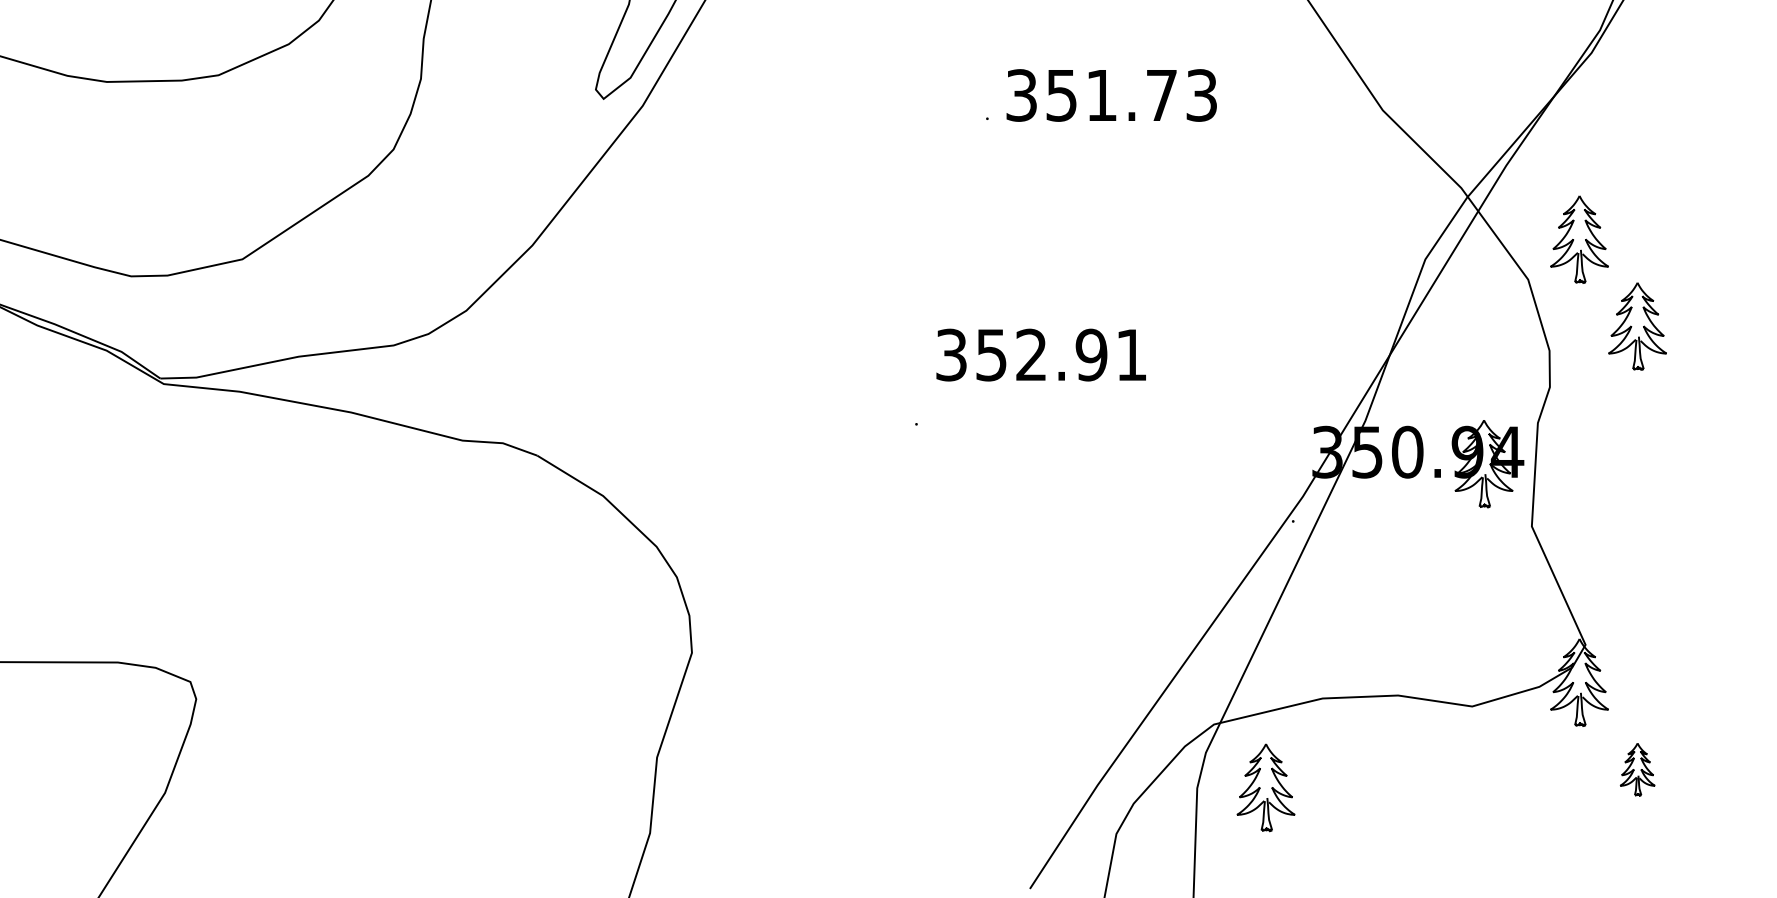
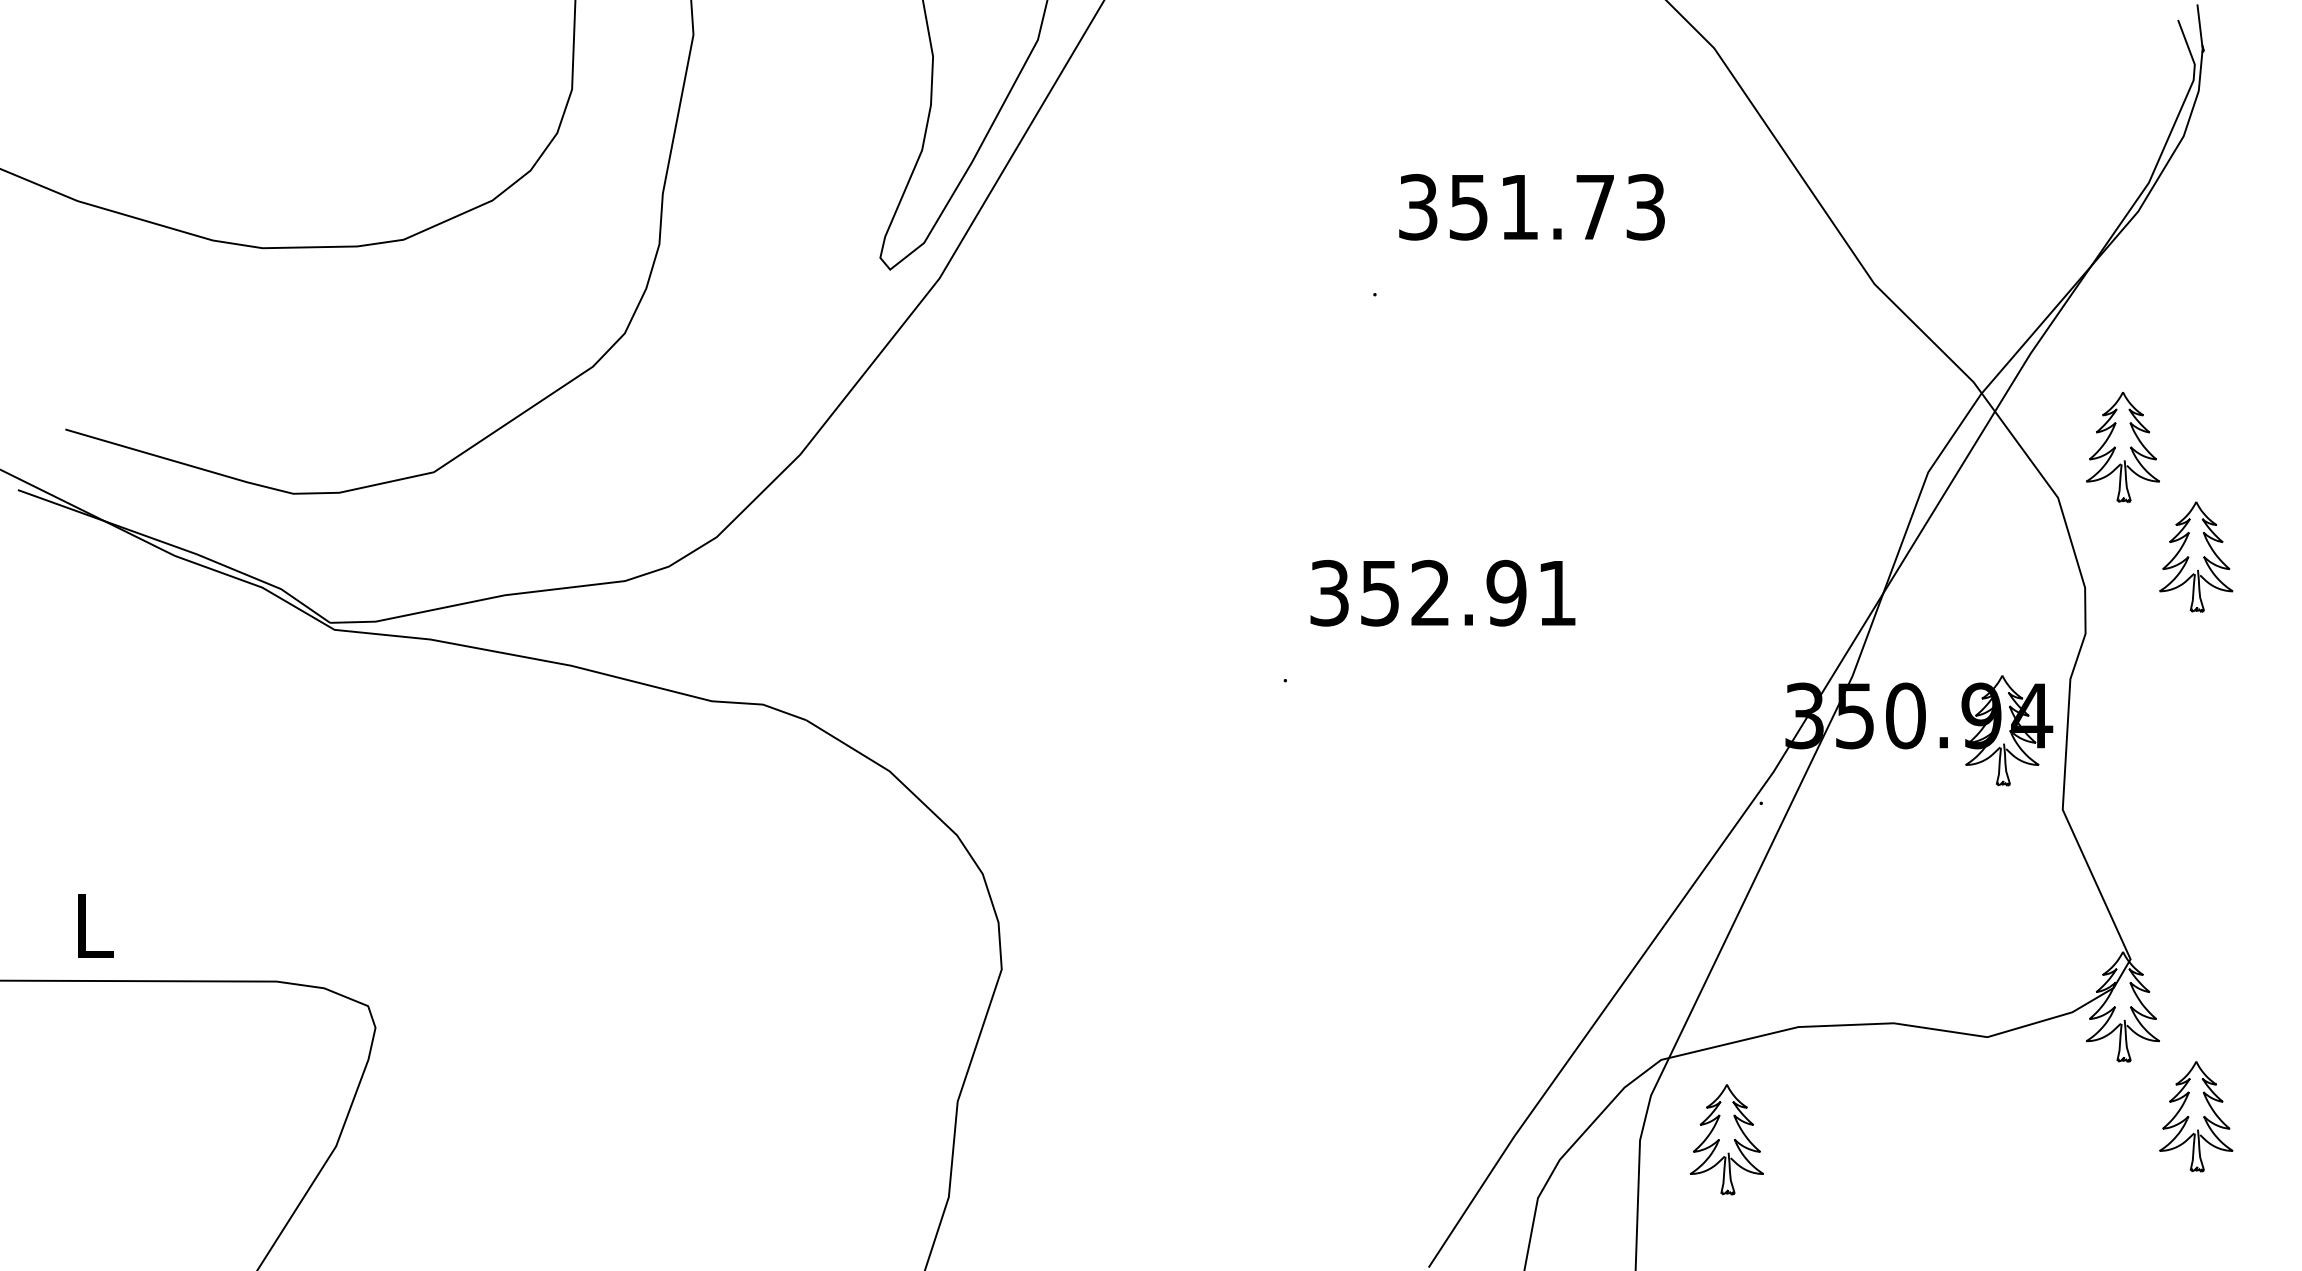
text: (1111, 95) -> (1531, 207), moved
part: (1637, 769) -> (2196, 1116), size x1.67

